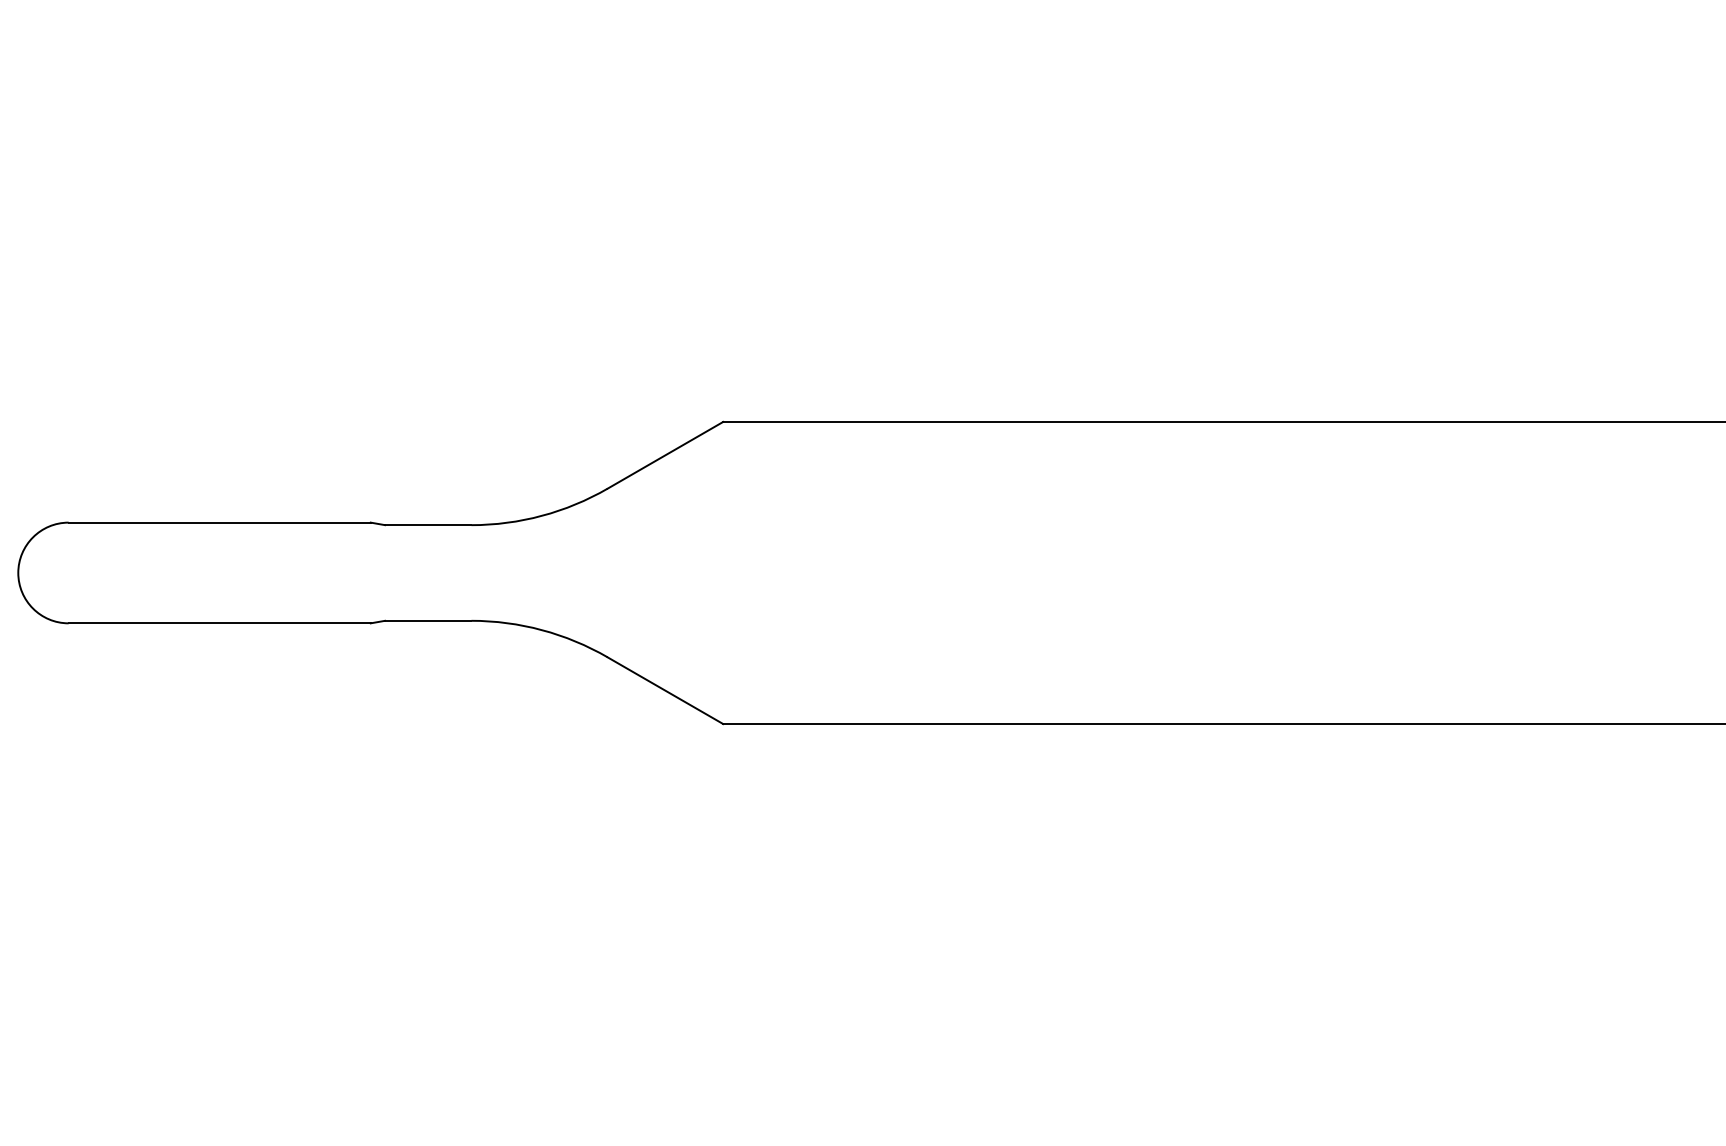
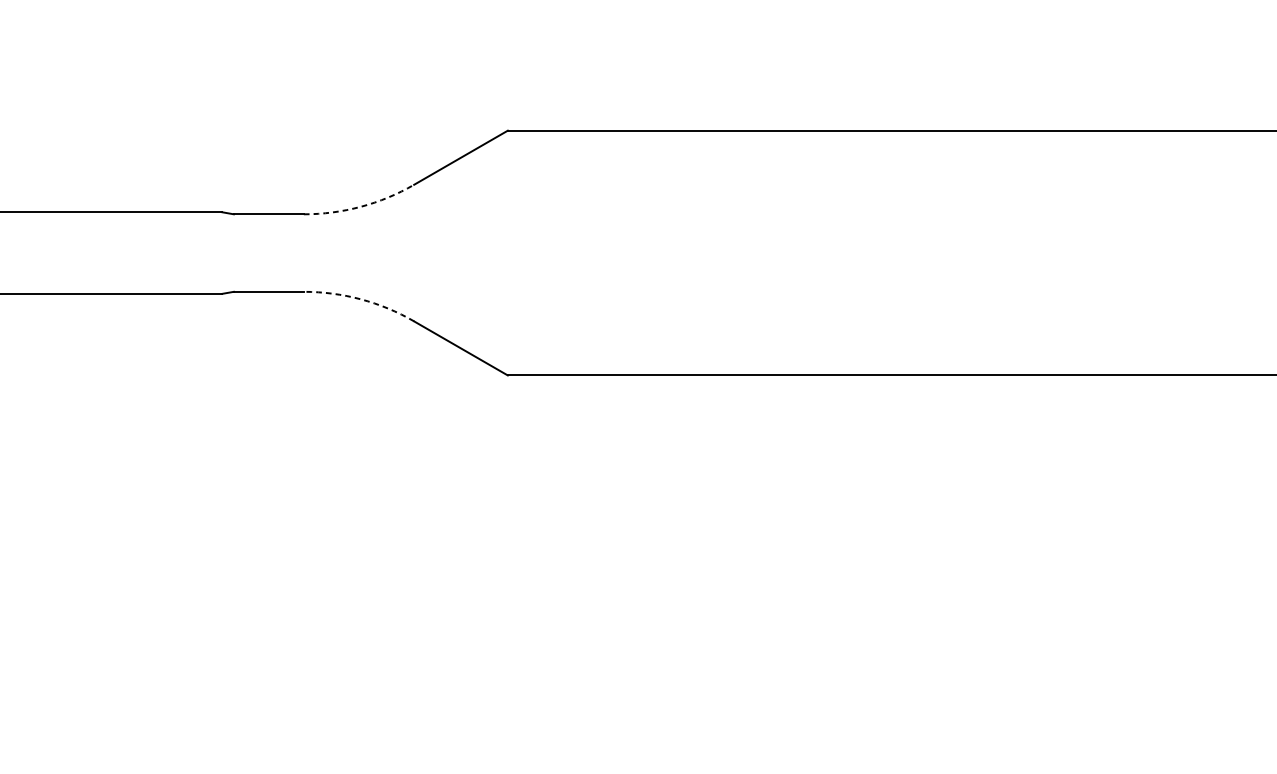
arc: (541, 515) -> (360, 206), solid -> dashed
arc: (541, 630) -> (360, 299), solid -> dashed

